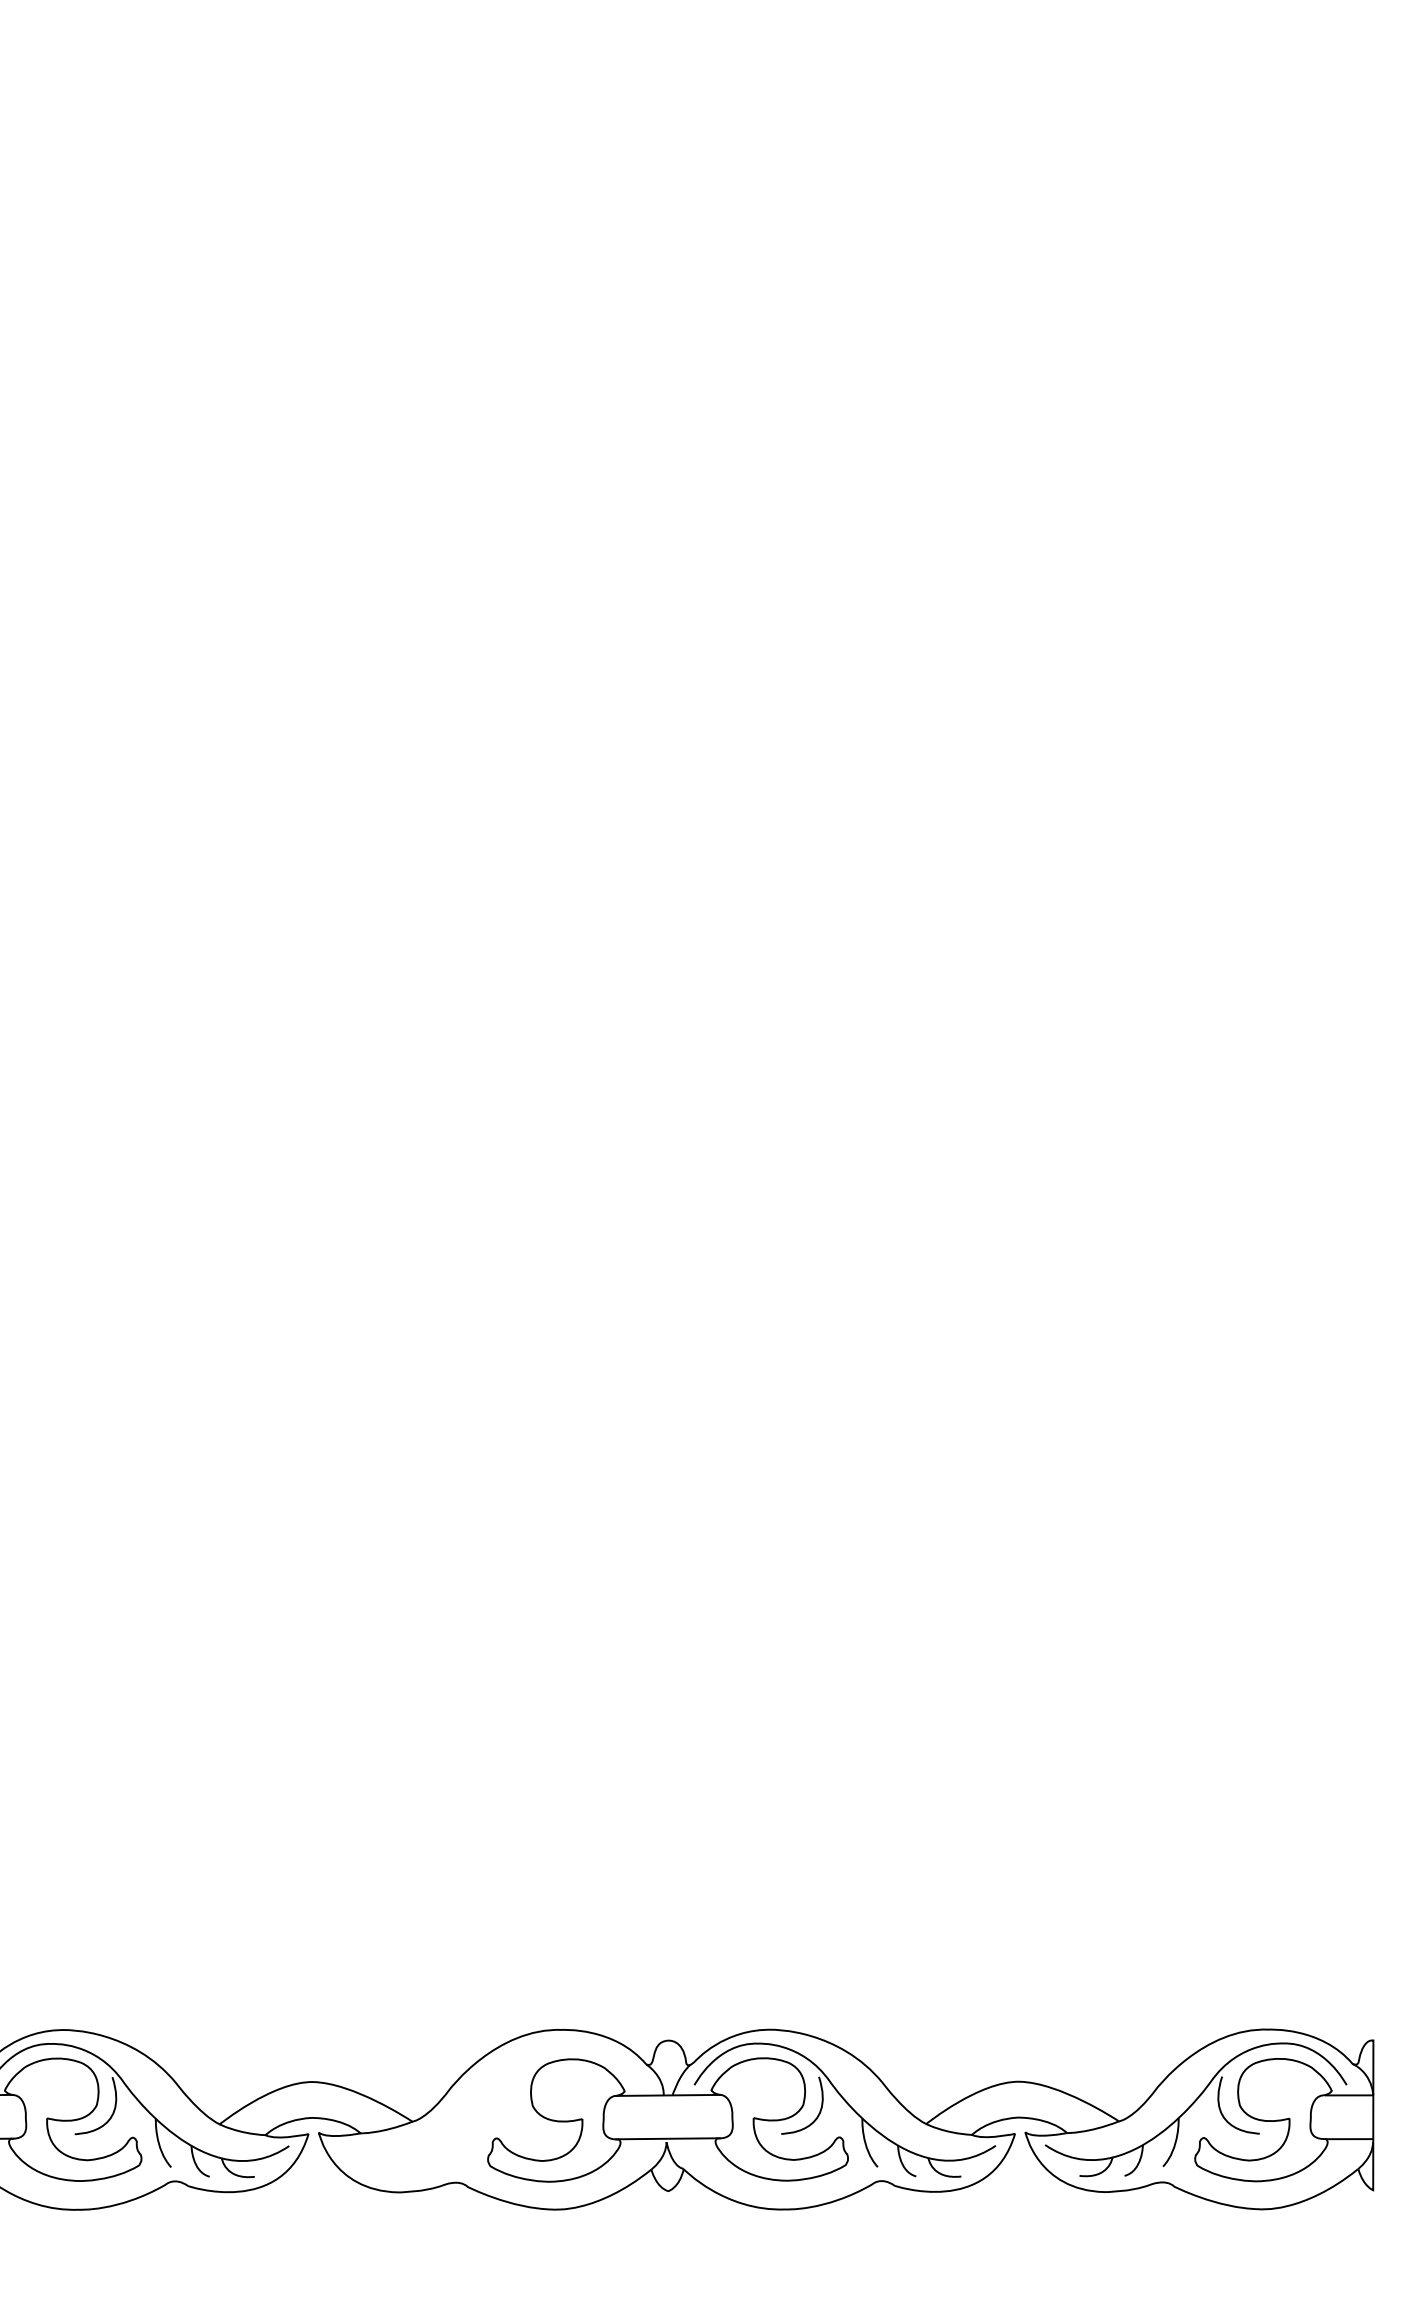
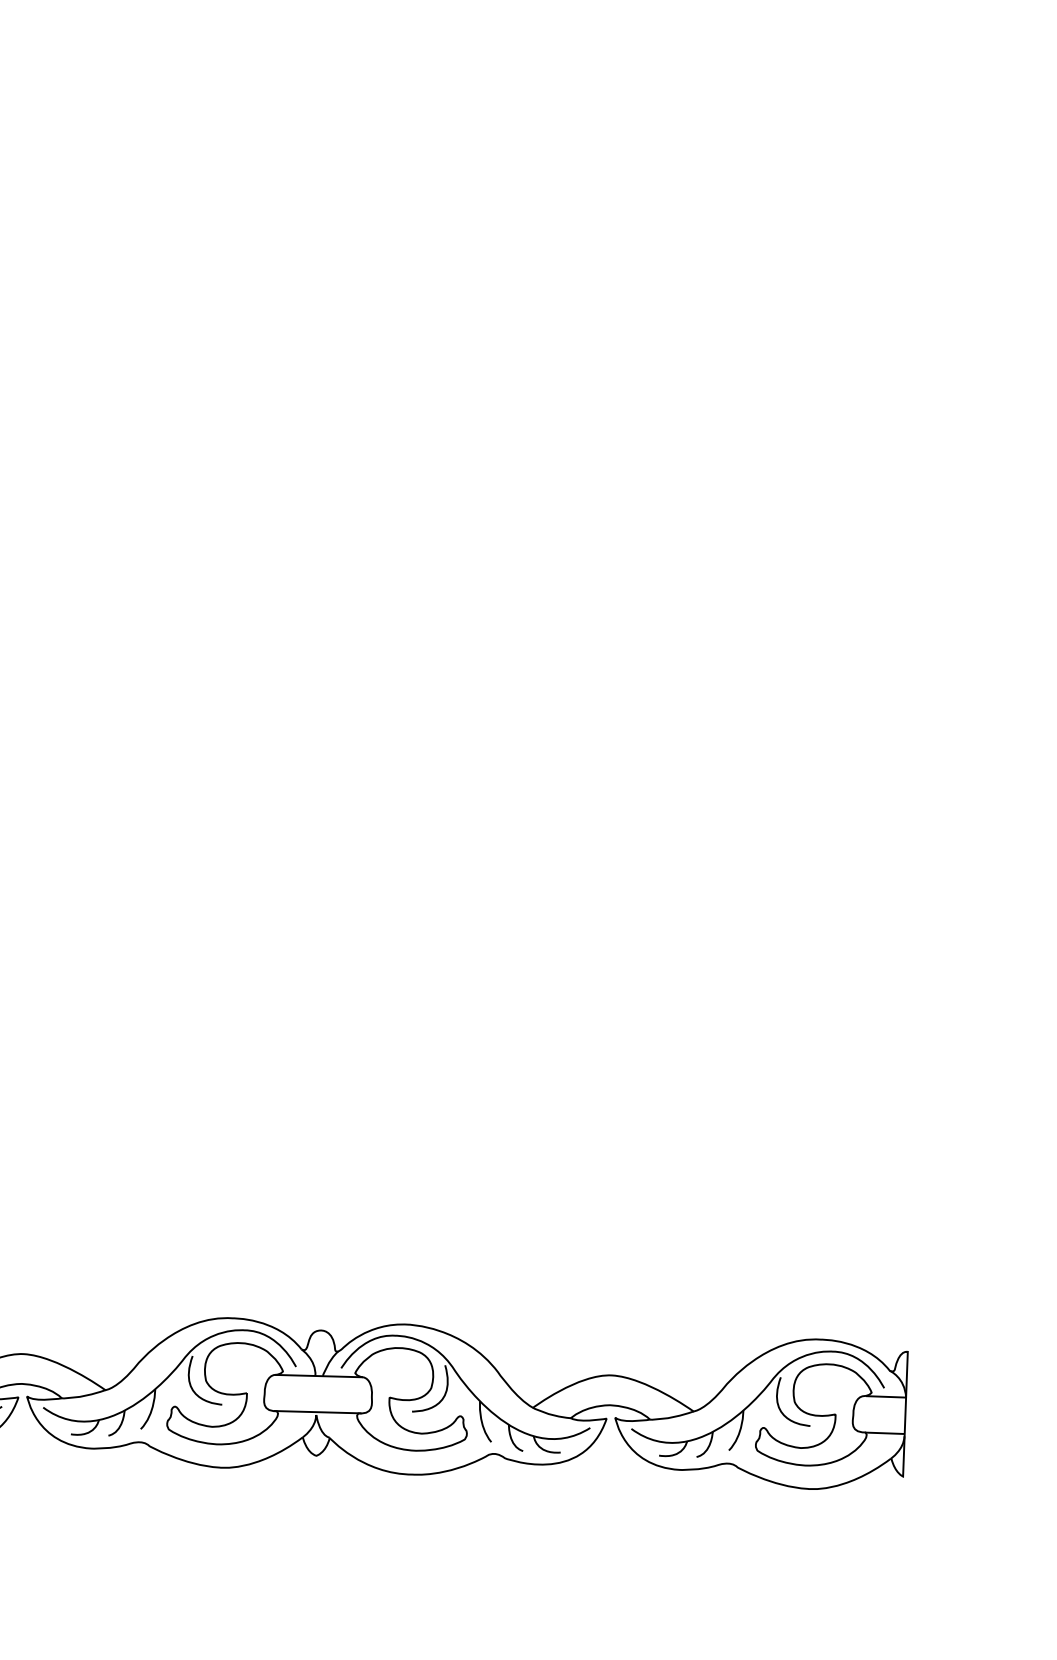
part: (489, 2109) -> (169, 1382), added

